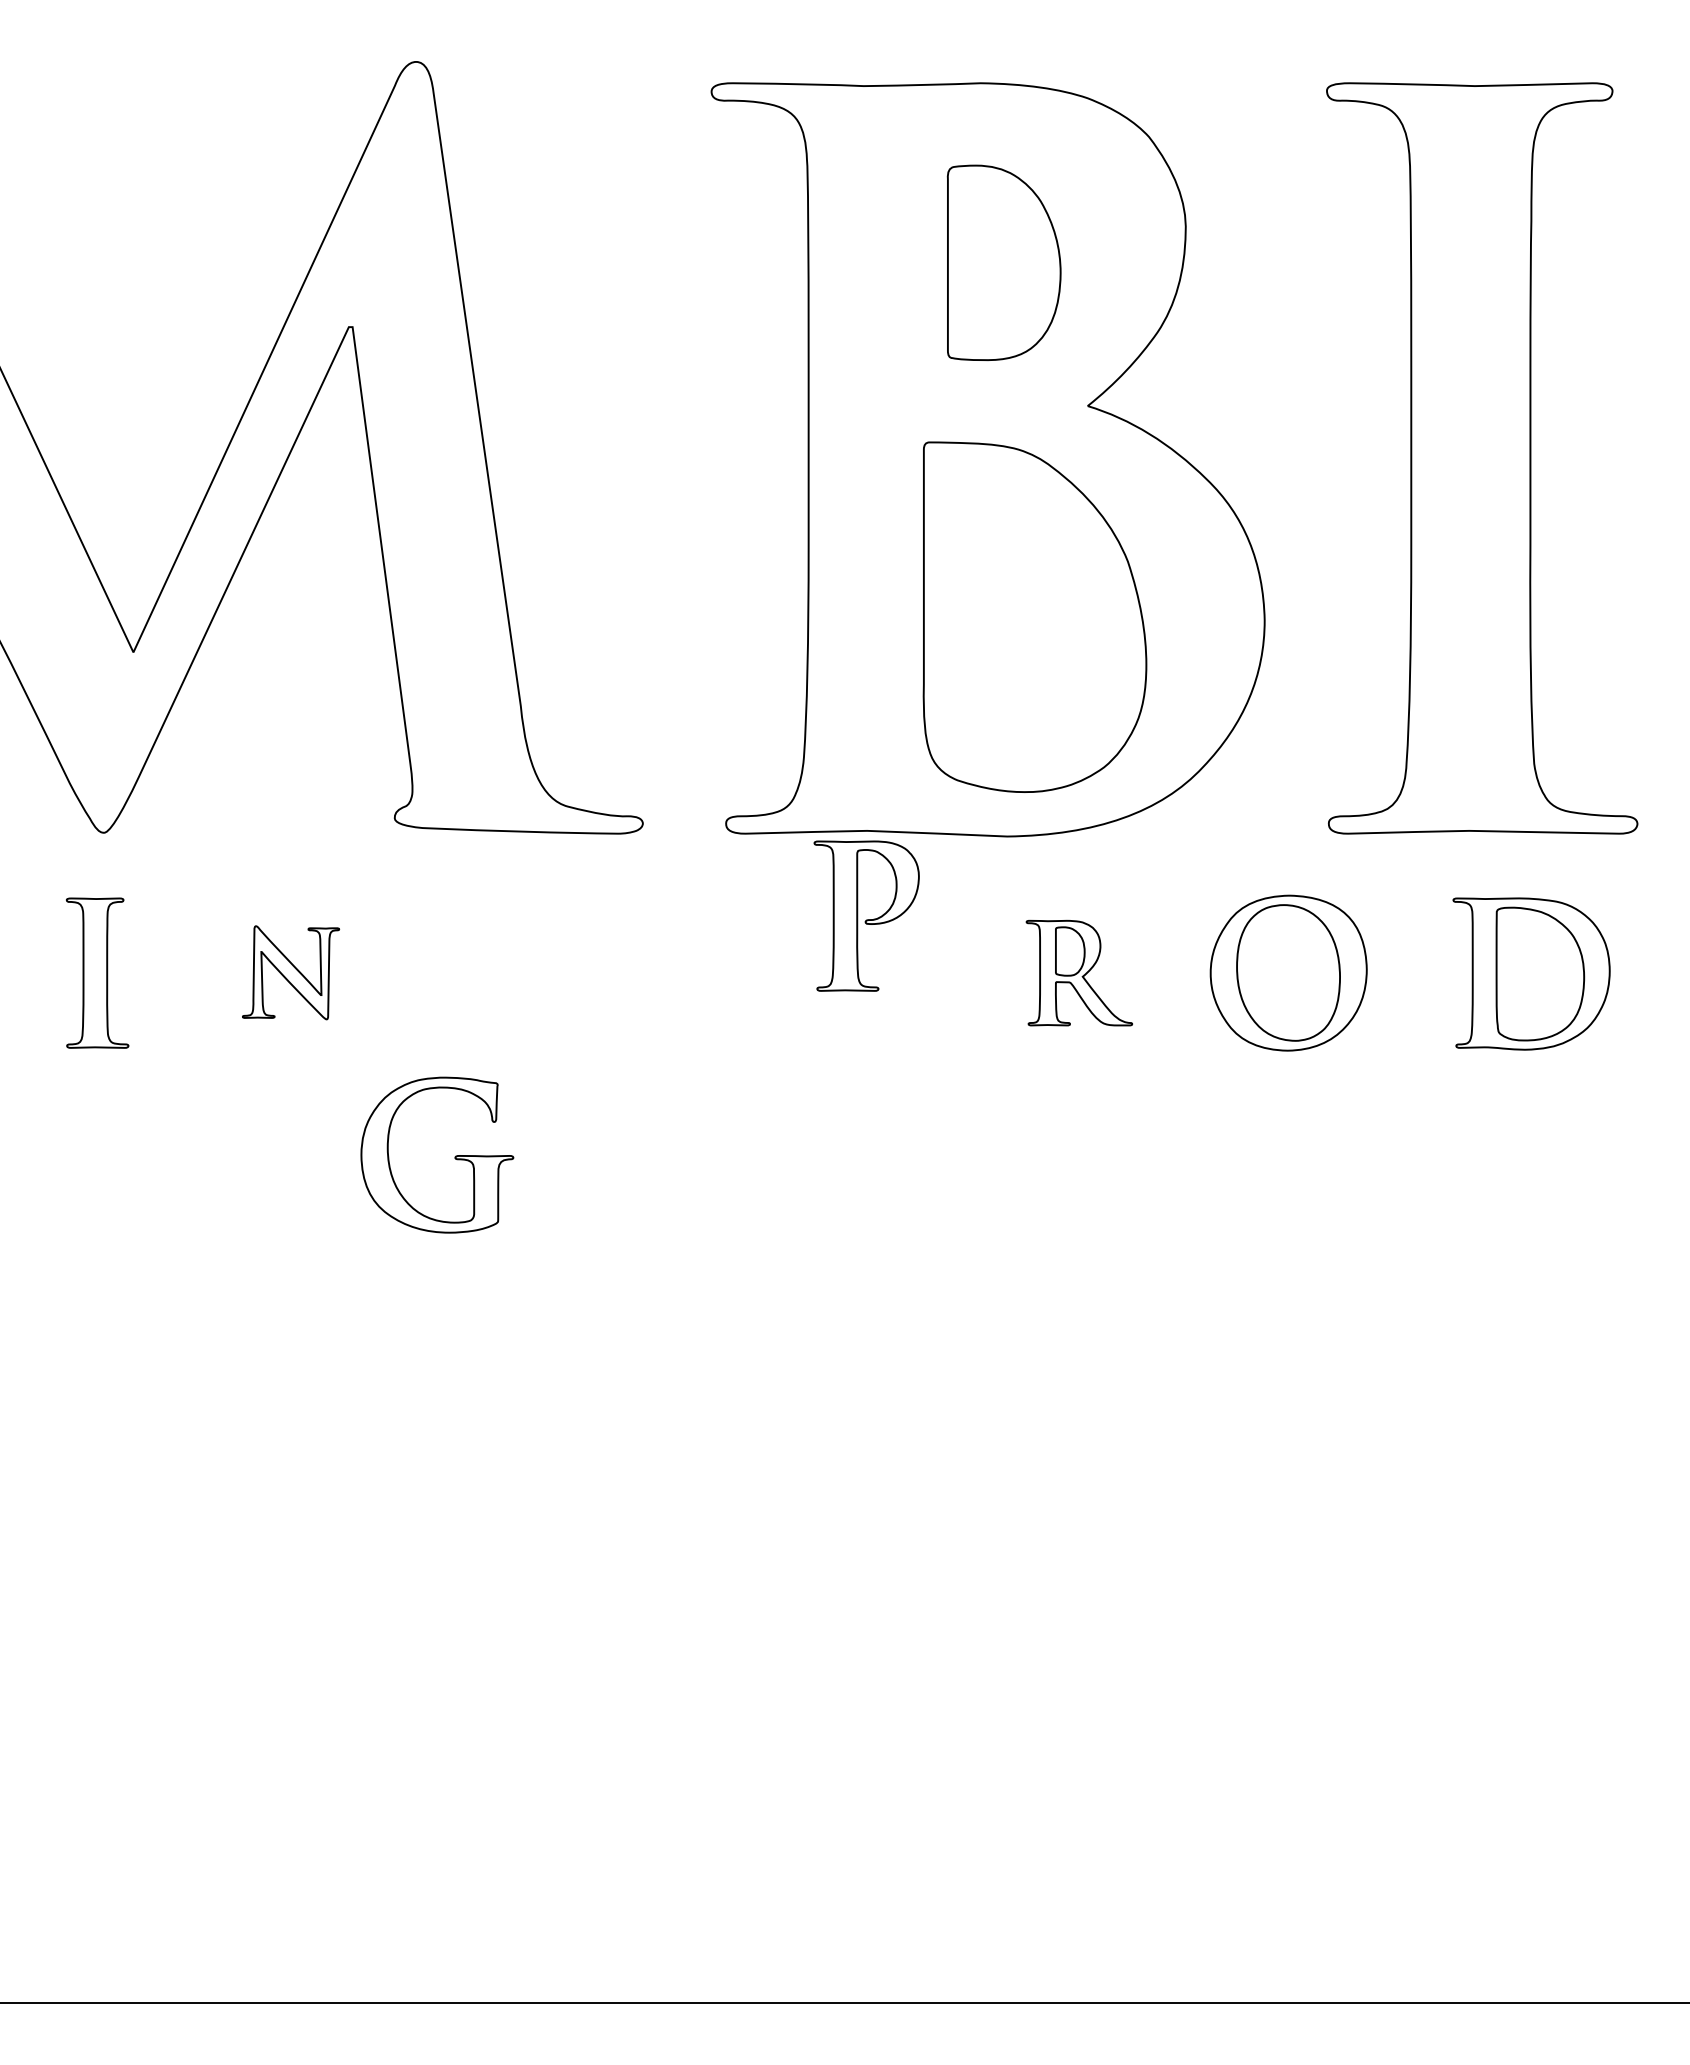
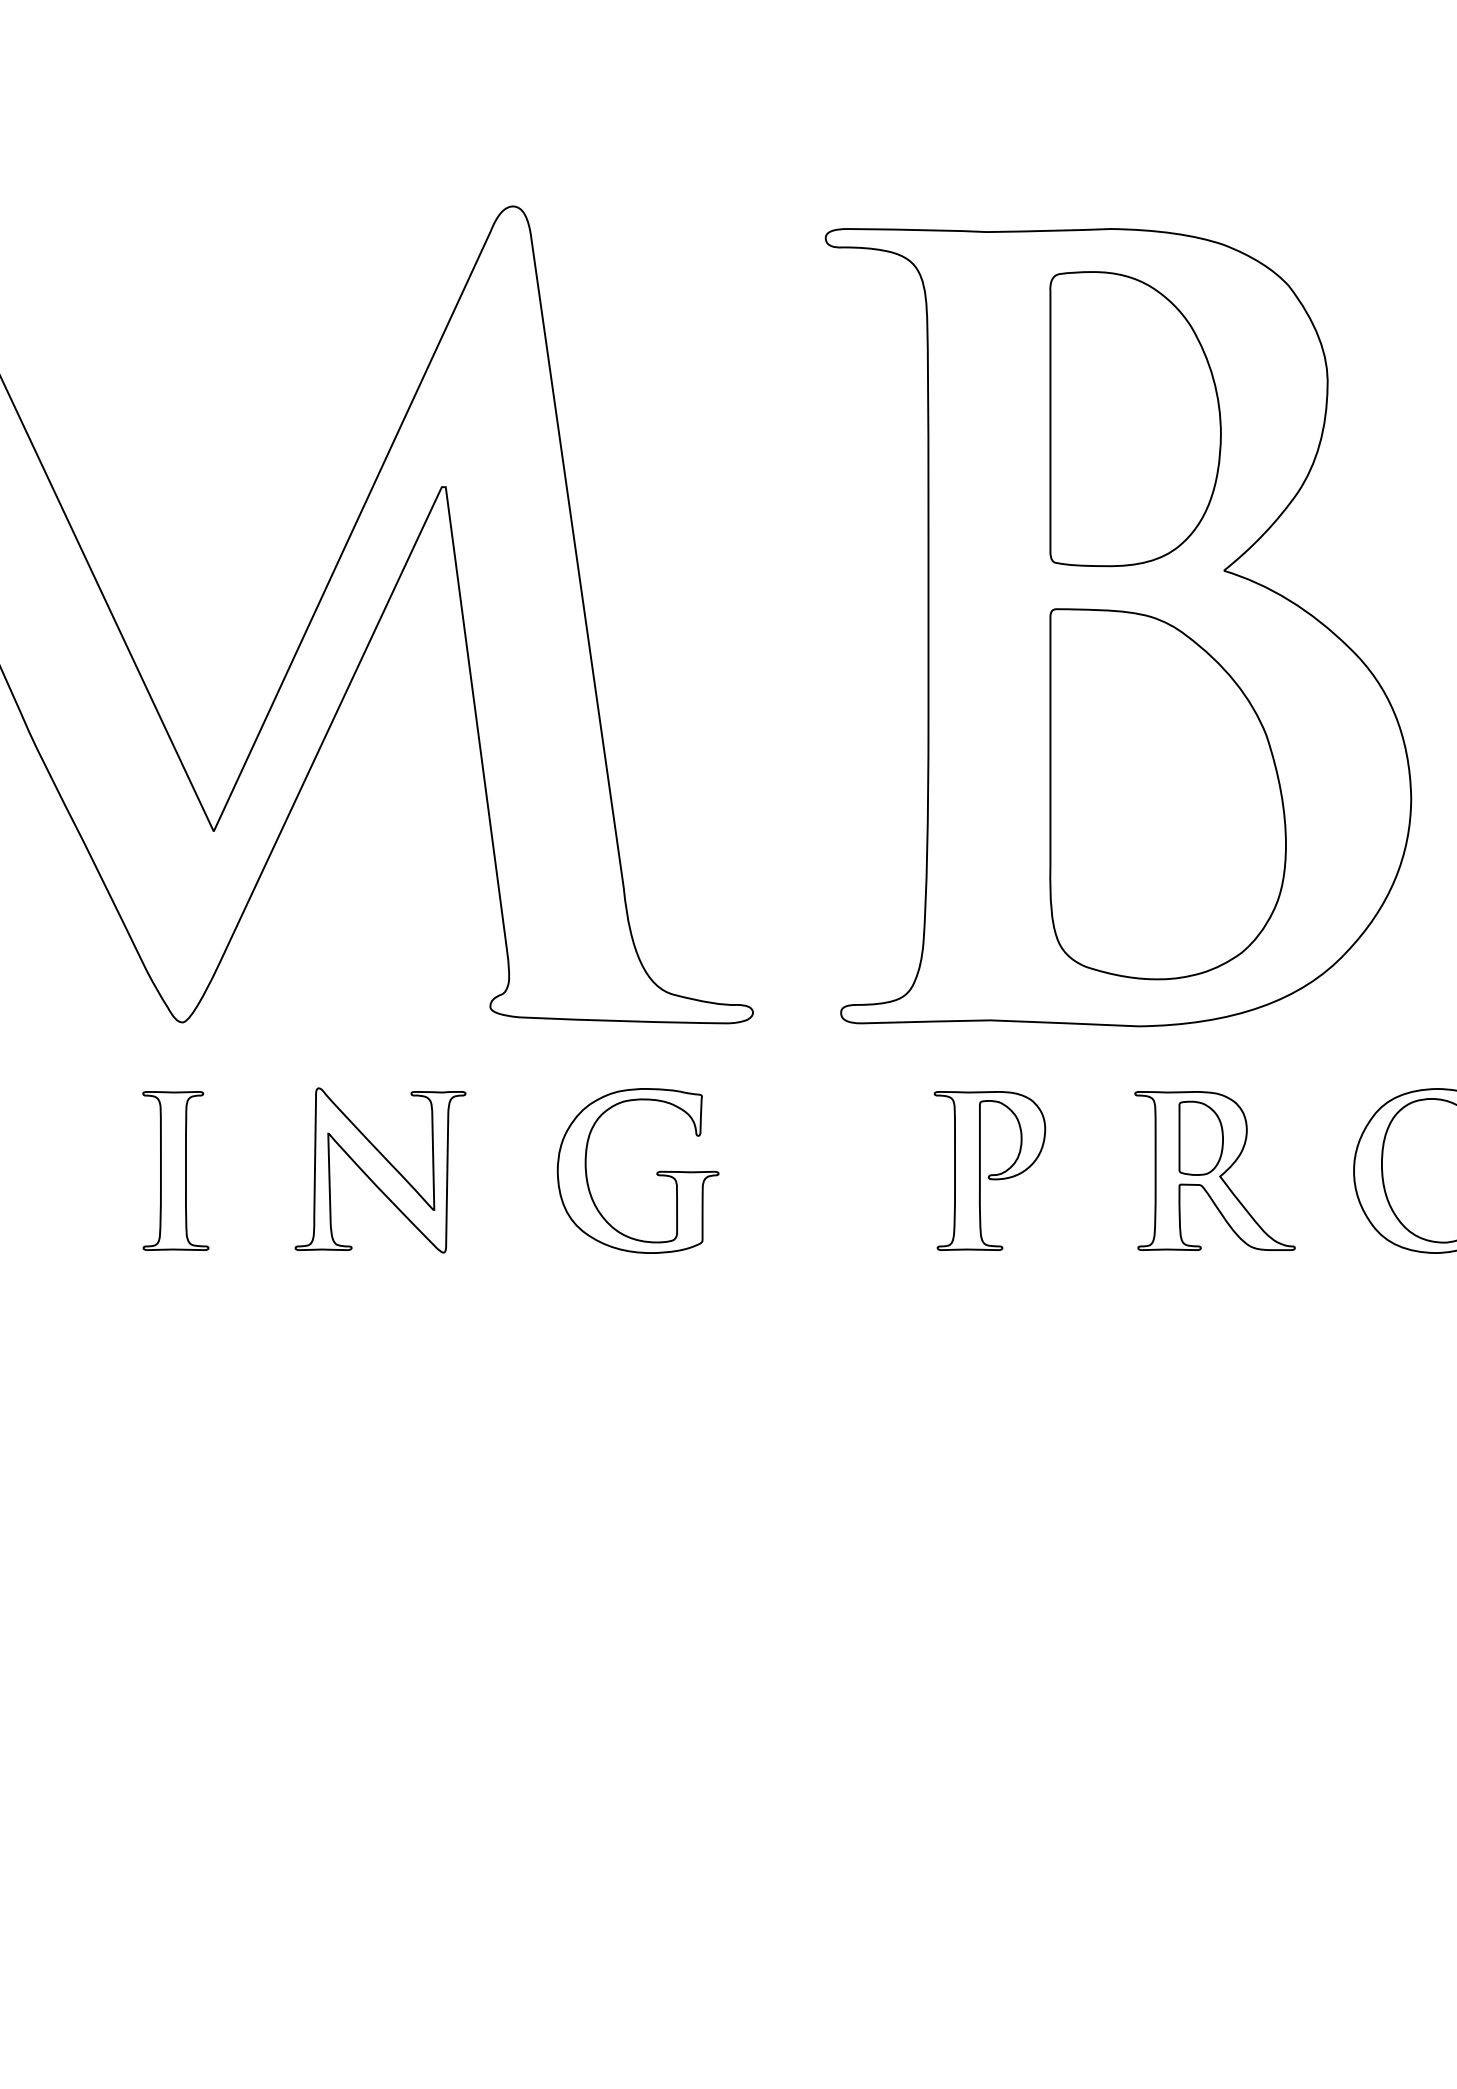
part: (1003, 262) -> (1134, 418), size x1.43
part: (866, 915) -> (989, 1170), moved
part: (290, 972) -> (380, 1170), size x1.67
part: (1079, 972) -> (1215, 1170), size x1.43
part: (454, 1156) -> (656, 1172), moved

